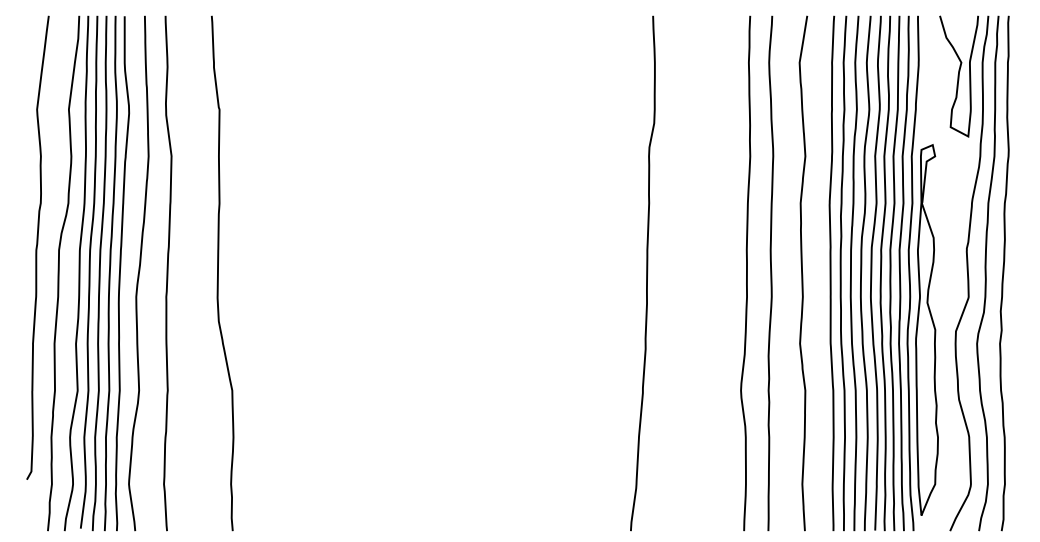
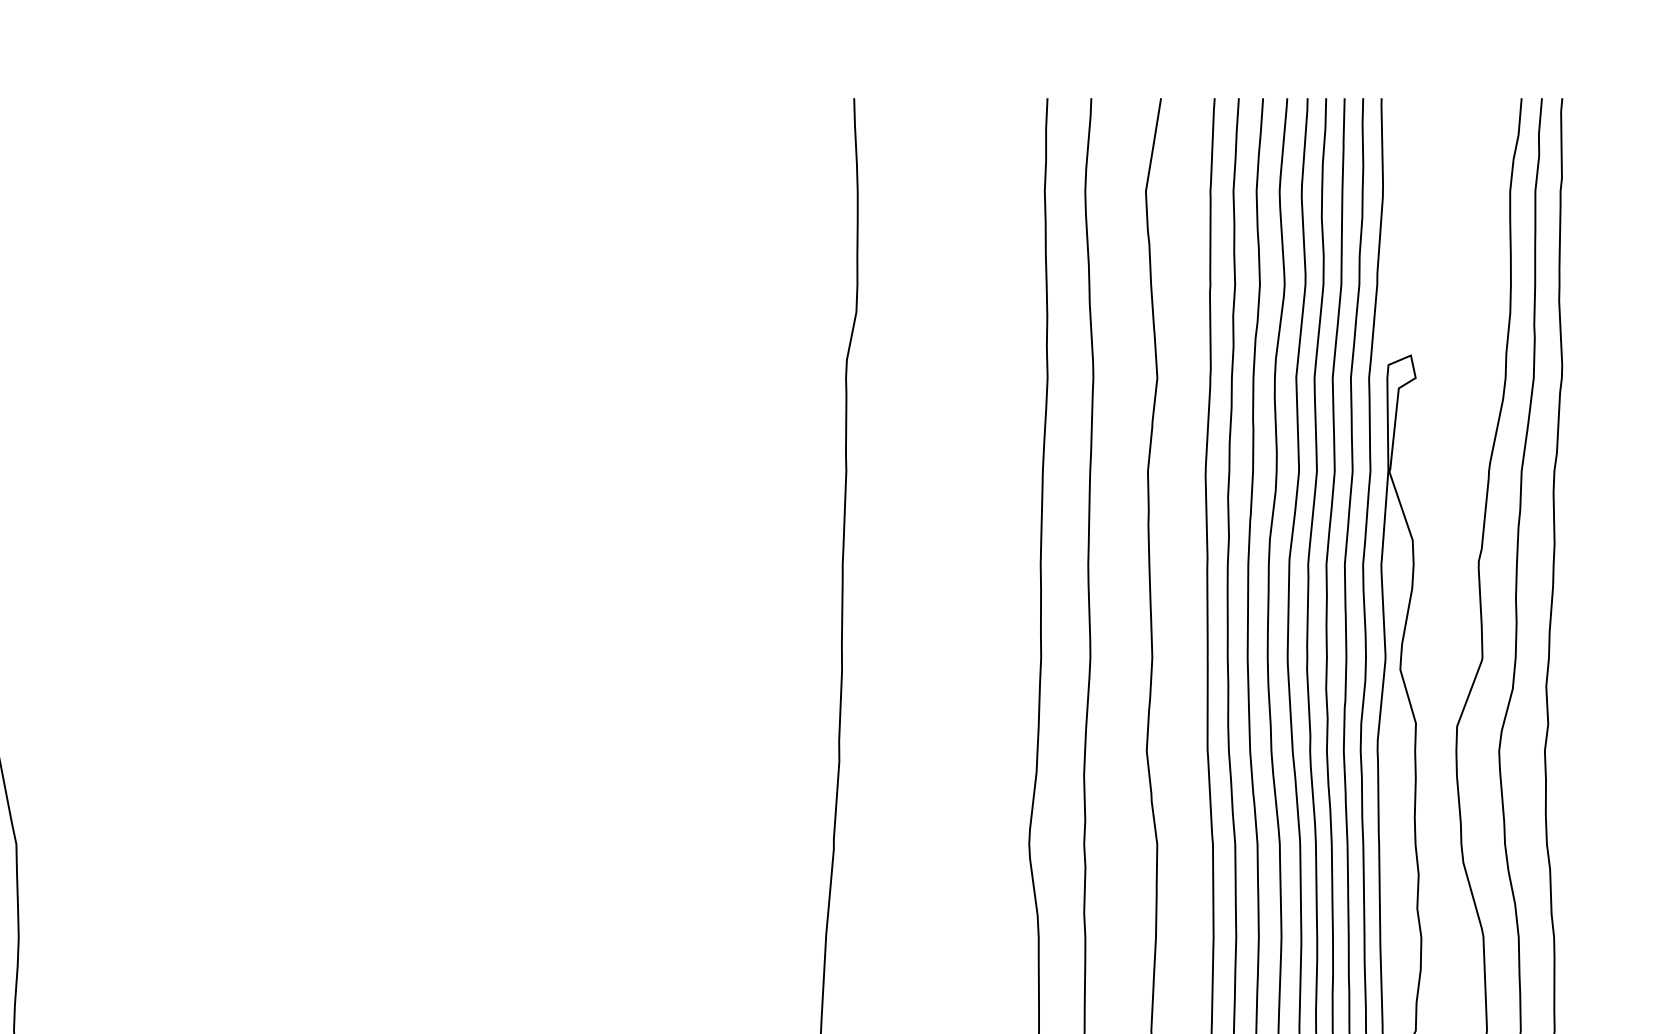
curve: (958, 76) -> (1462, 218), removed

